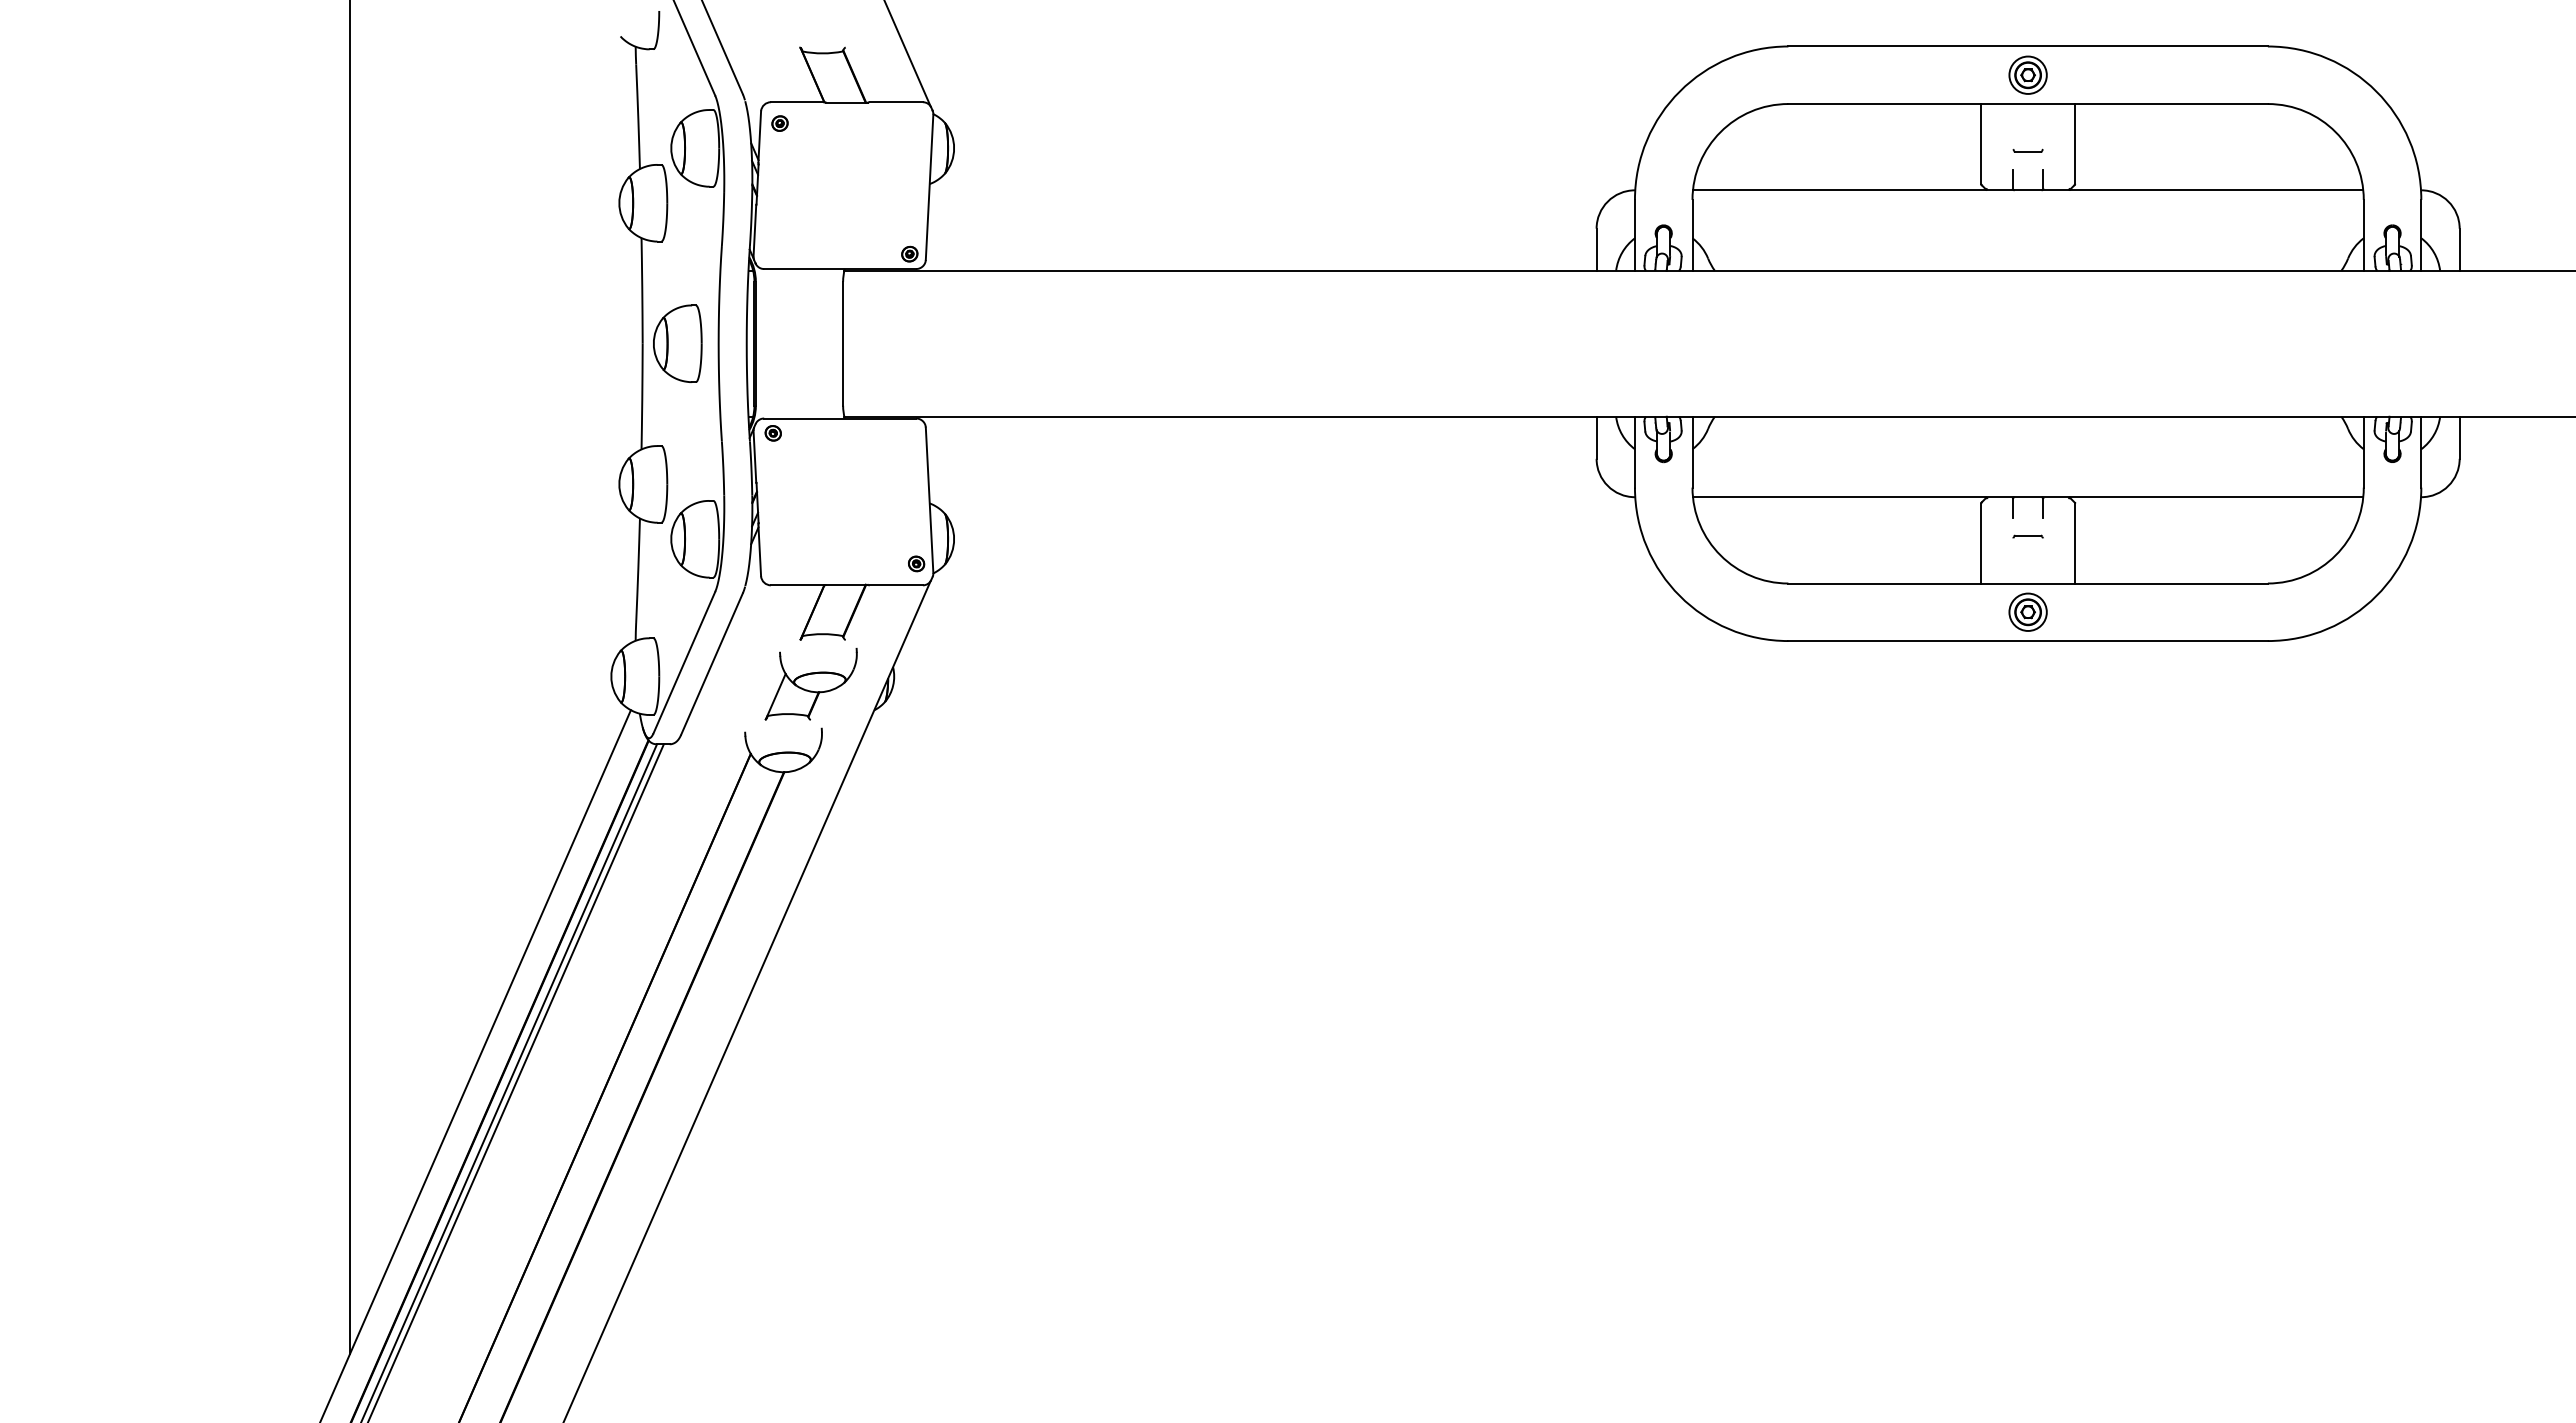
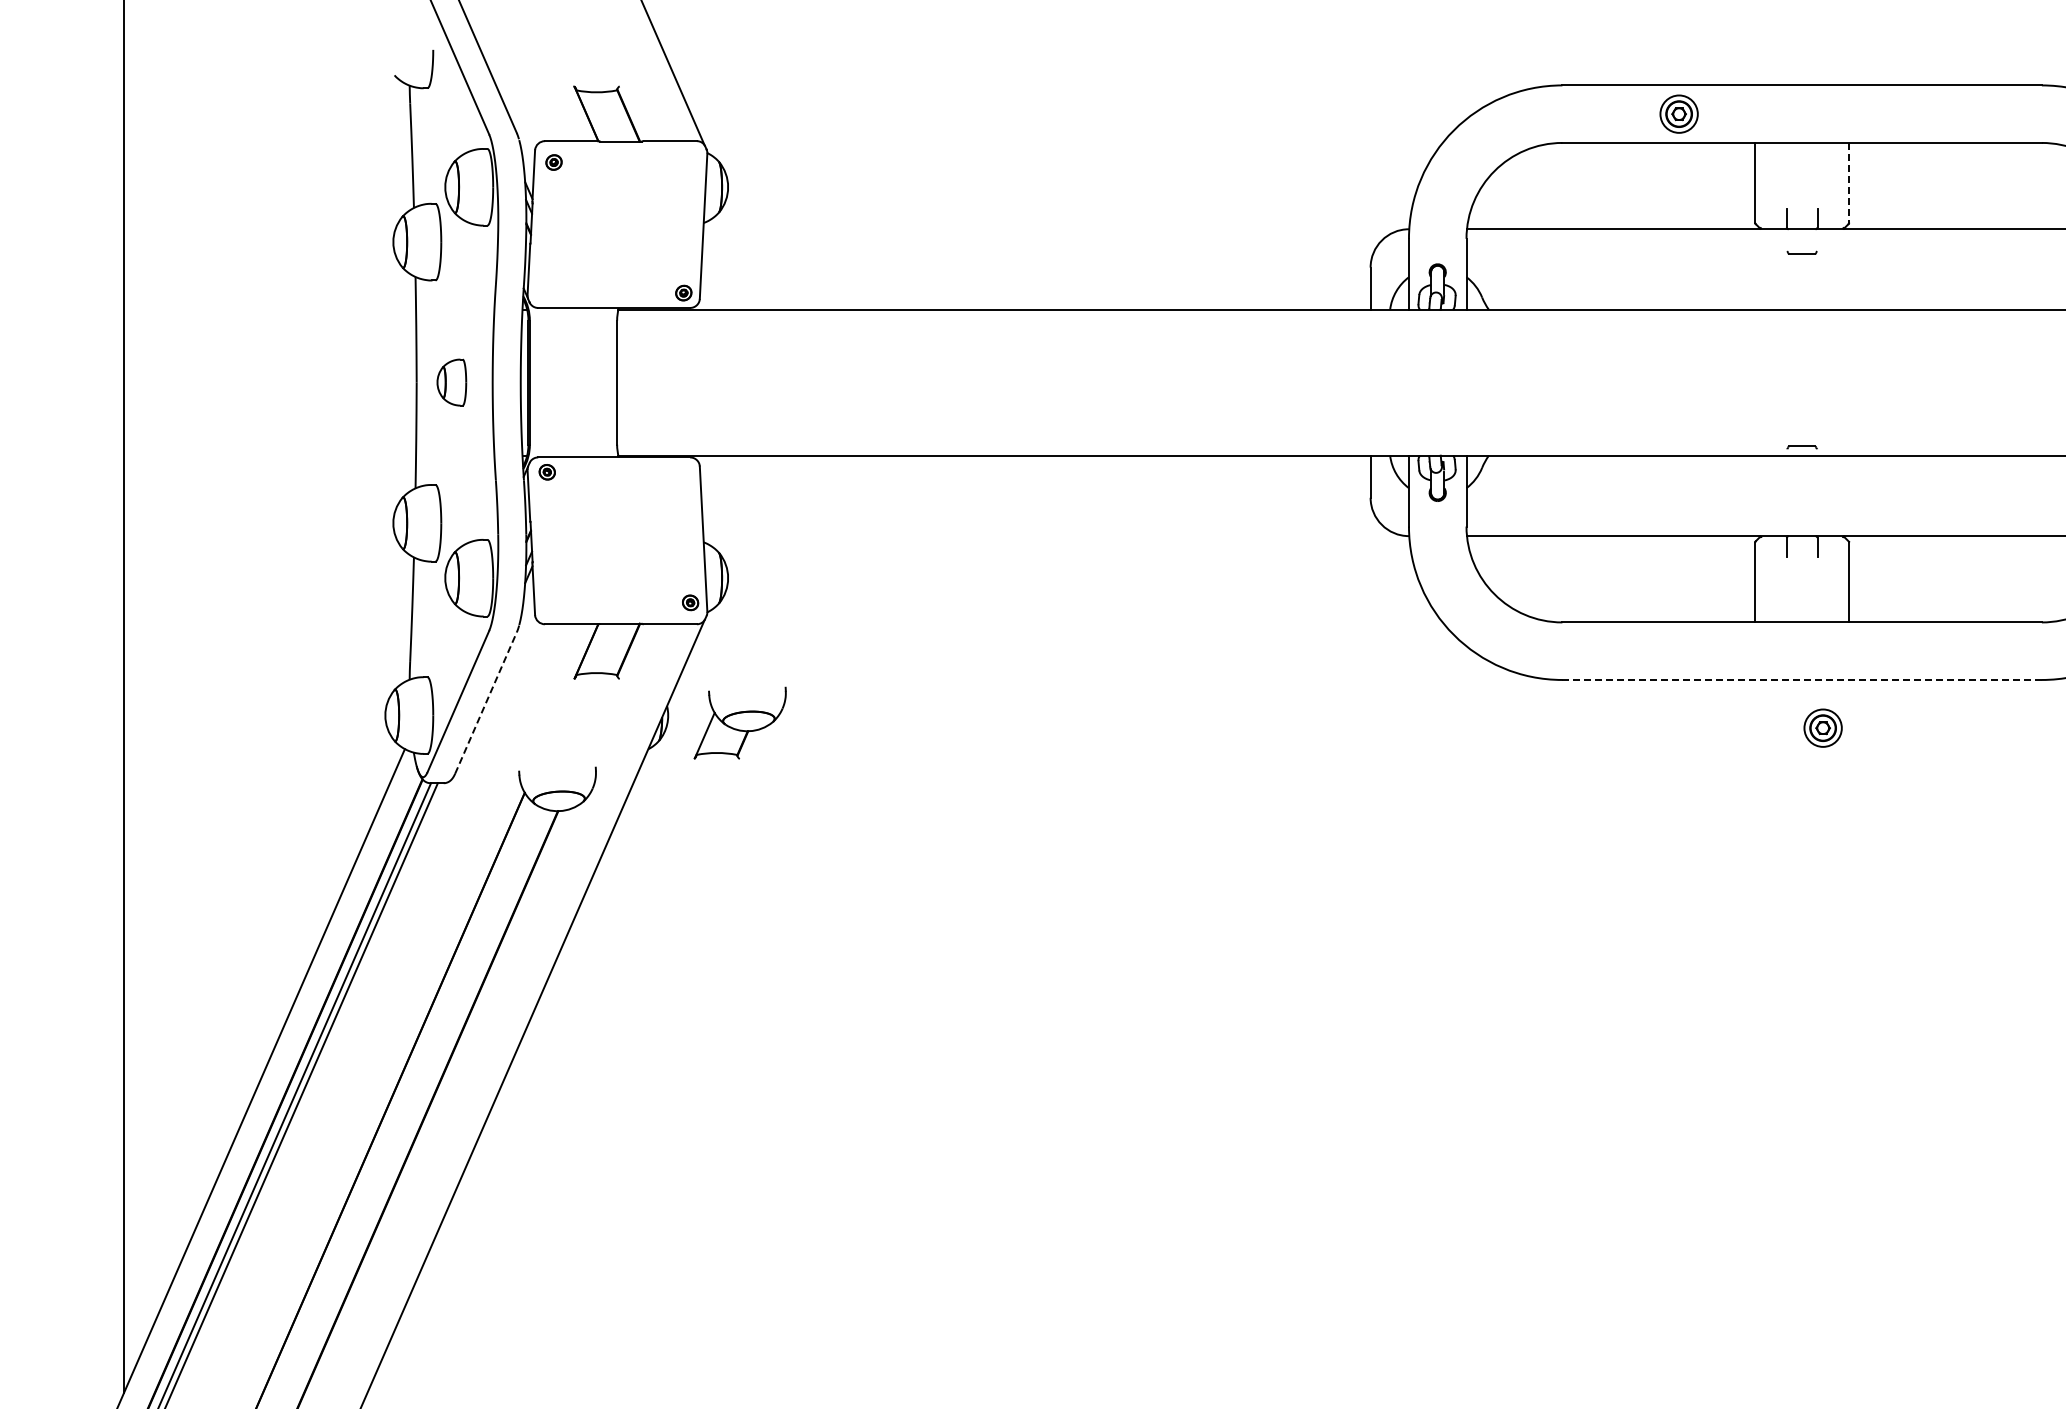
part: (2027, 74) -> (1678, 113), moved
line: (2075, 143) -> (1849, 182), solid -> dashed
part: (2027, 150) -> (1801, 252), moved
part: (677, 343) -> (451, 382), size x0.6
part: (2027, 536) -> (1801, 447), moved
part: (2027, 611) -> (1822, 727), moved
line: (2028, 641) -> (1802, 680), solid -> dashed
line: (712, 663) -> (486, 702), solid -> dashed
part: (810, 684) -> (739, 723), moved

